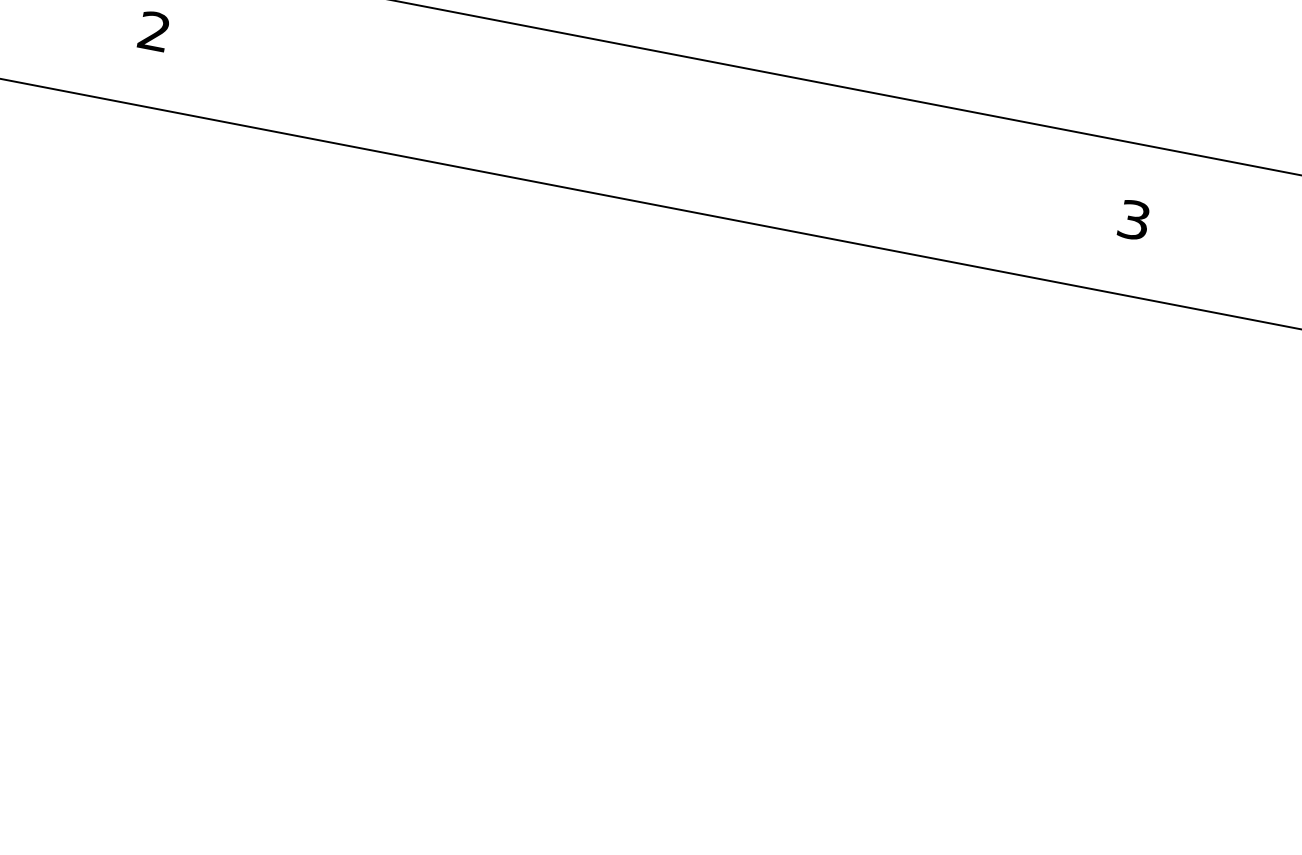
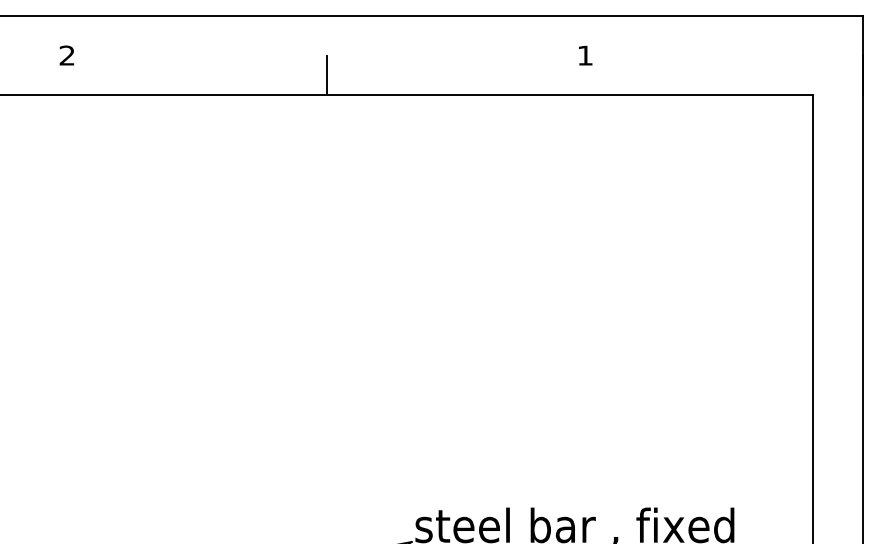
line: (637, 161) -> (326, 74), added
text: (1132, 219) -> (584, 55), 3 -> 1

